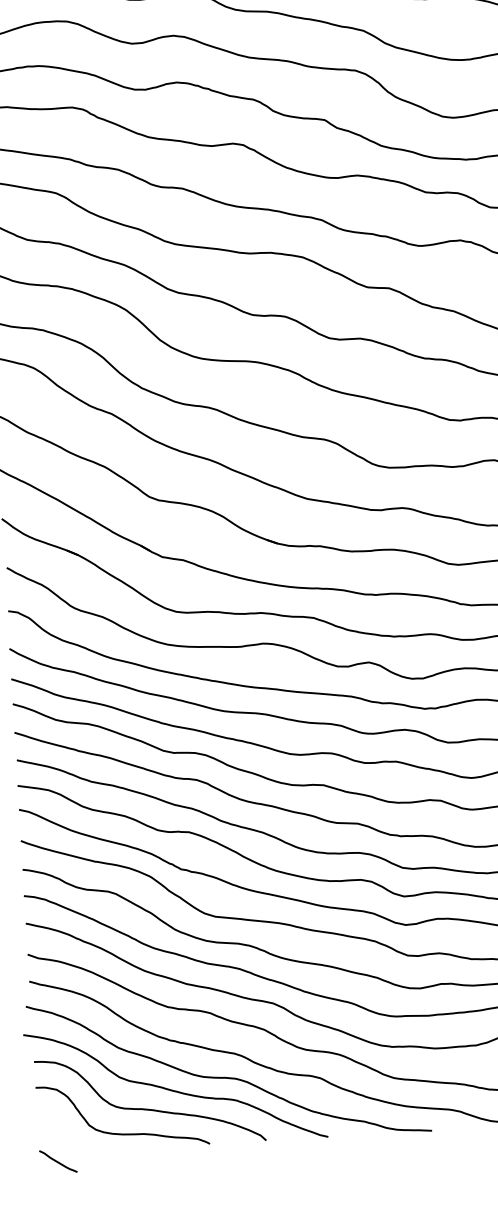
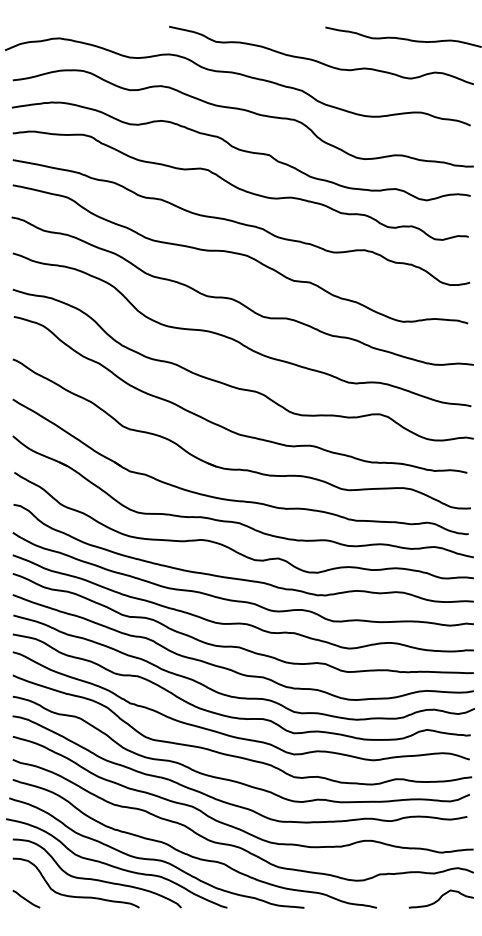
line: (58, 1161) -> (26, 899), moved

